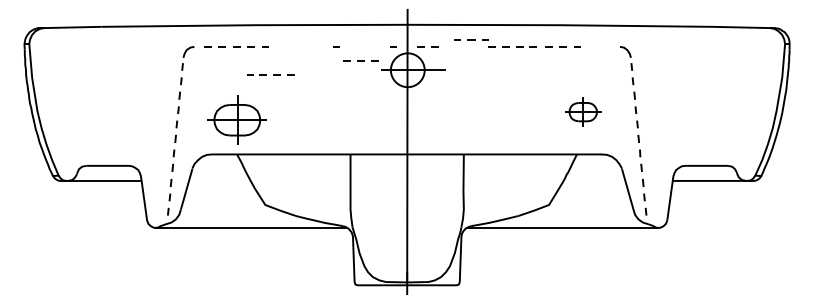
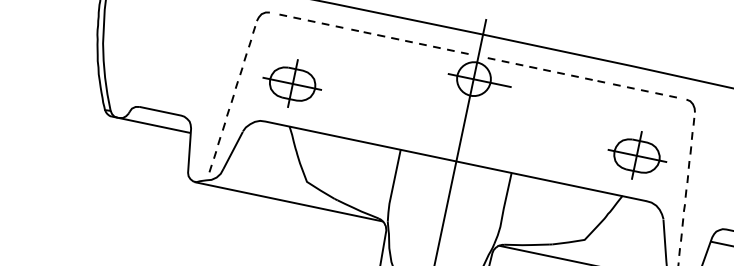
line: (471, 39) -> (533, 67), moved
line: (595, 46) -> (662, 94), added
line: (360, 60) -> (436, 47), moved
line: (273, 74) -> (377, 34), moved
part: (583, 111) -> (637, 155), size x1.67
part: (236, 119) -> (292, 83), moved

